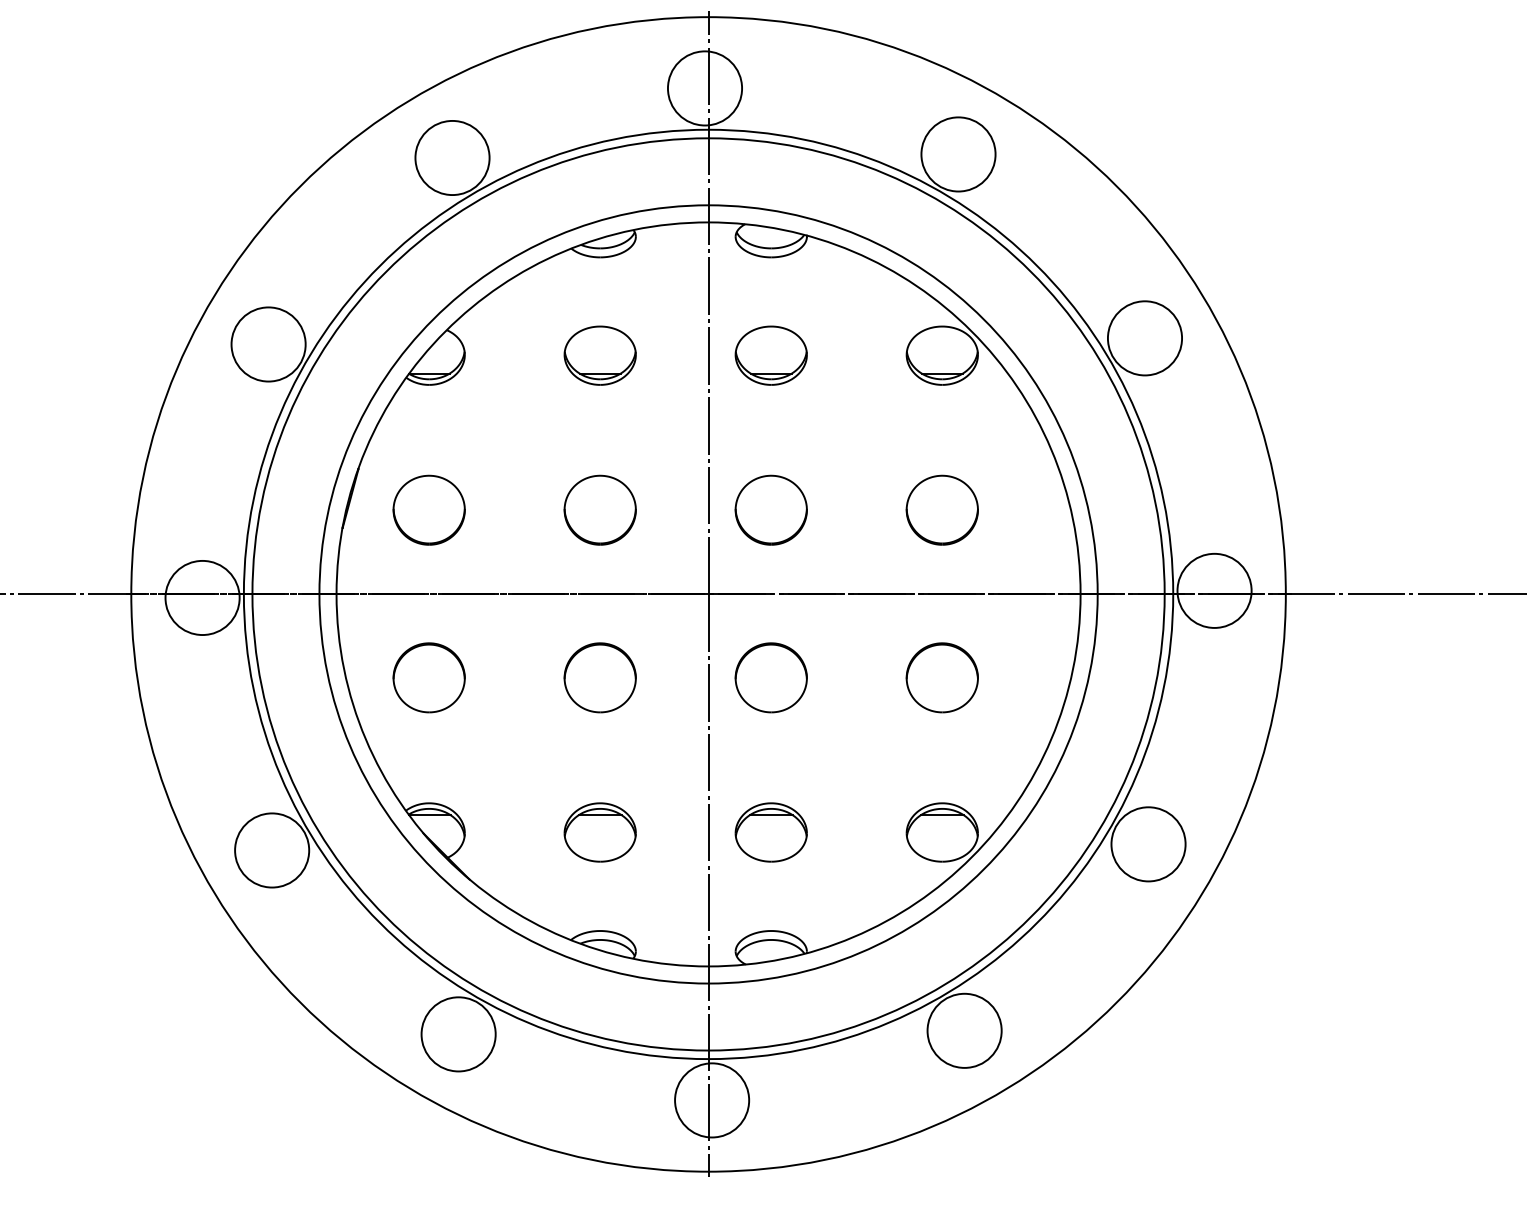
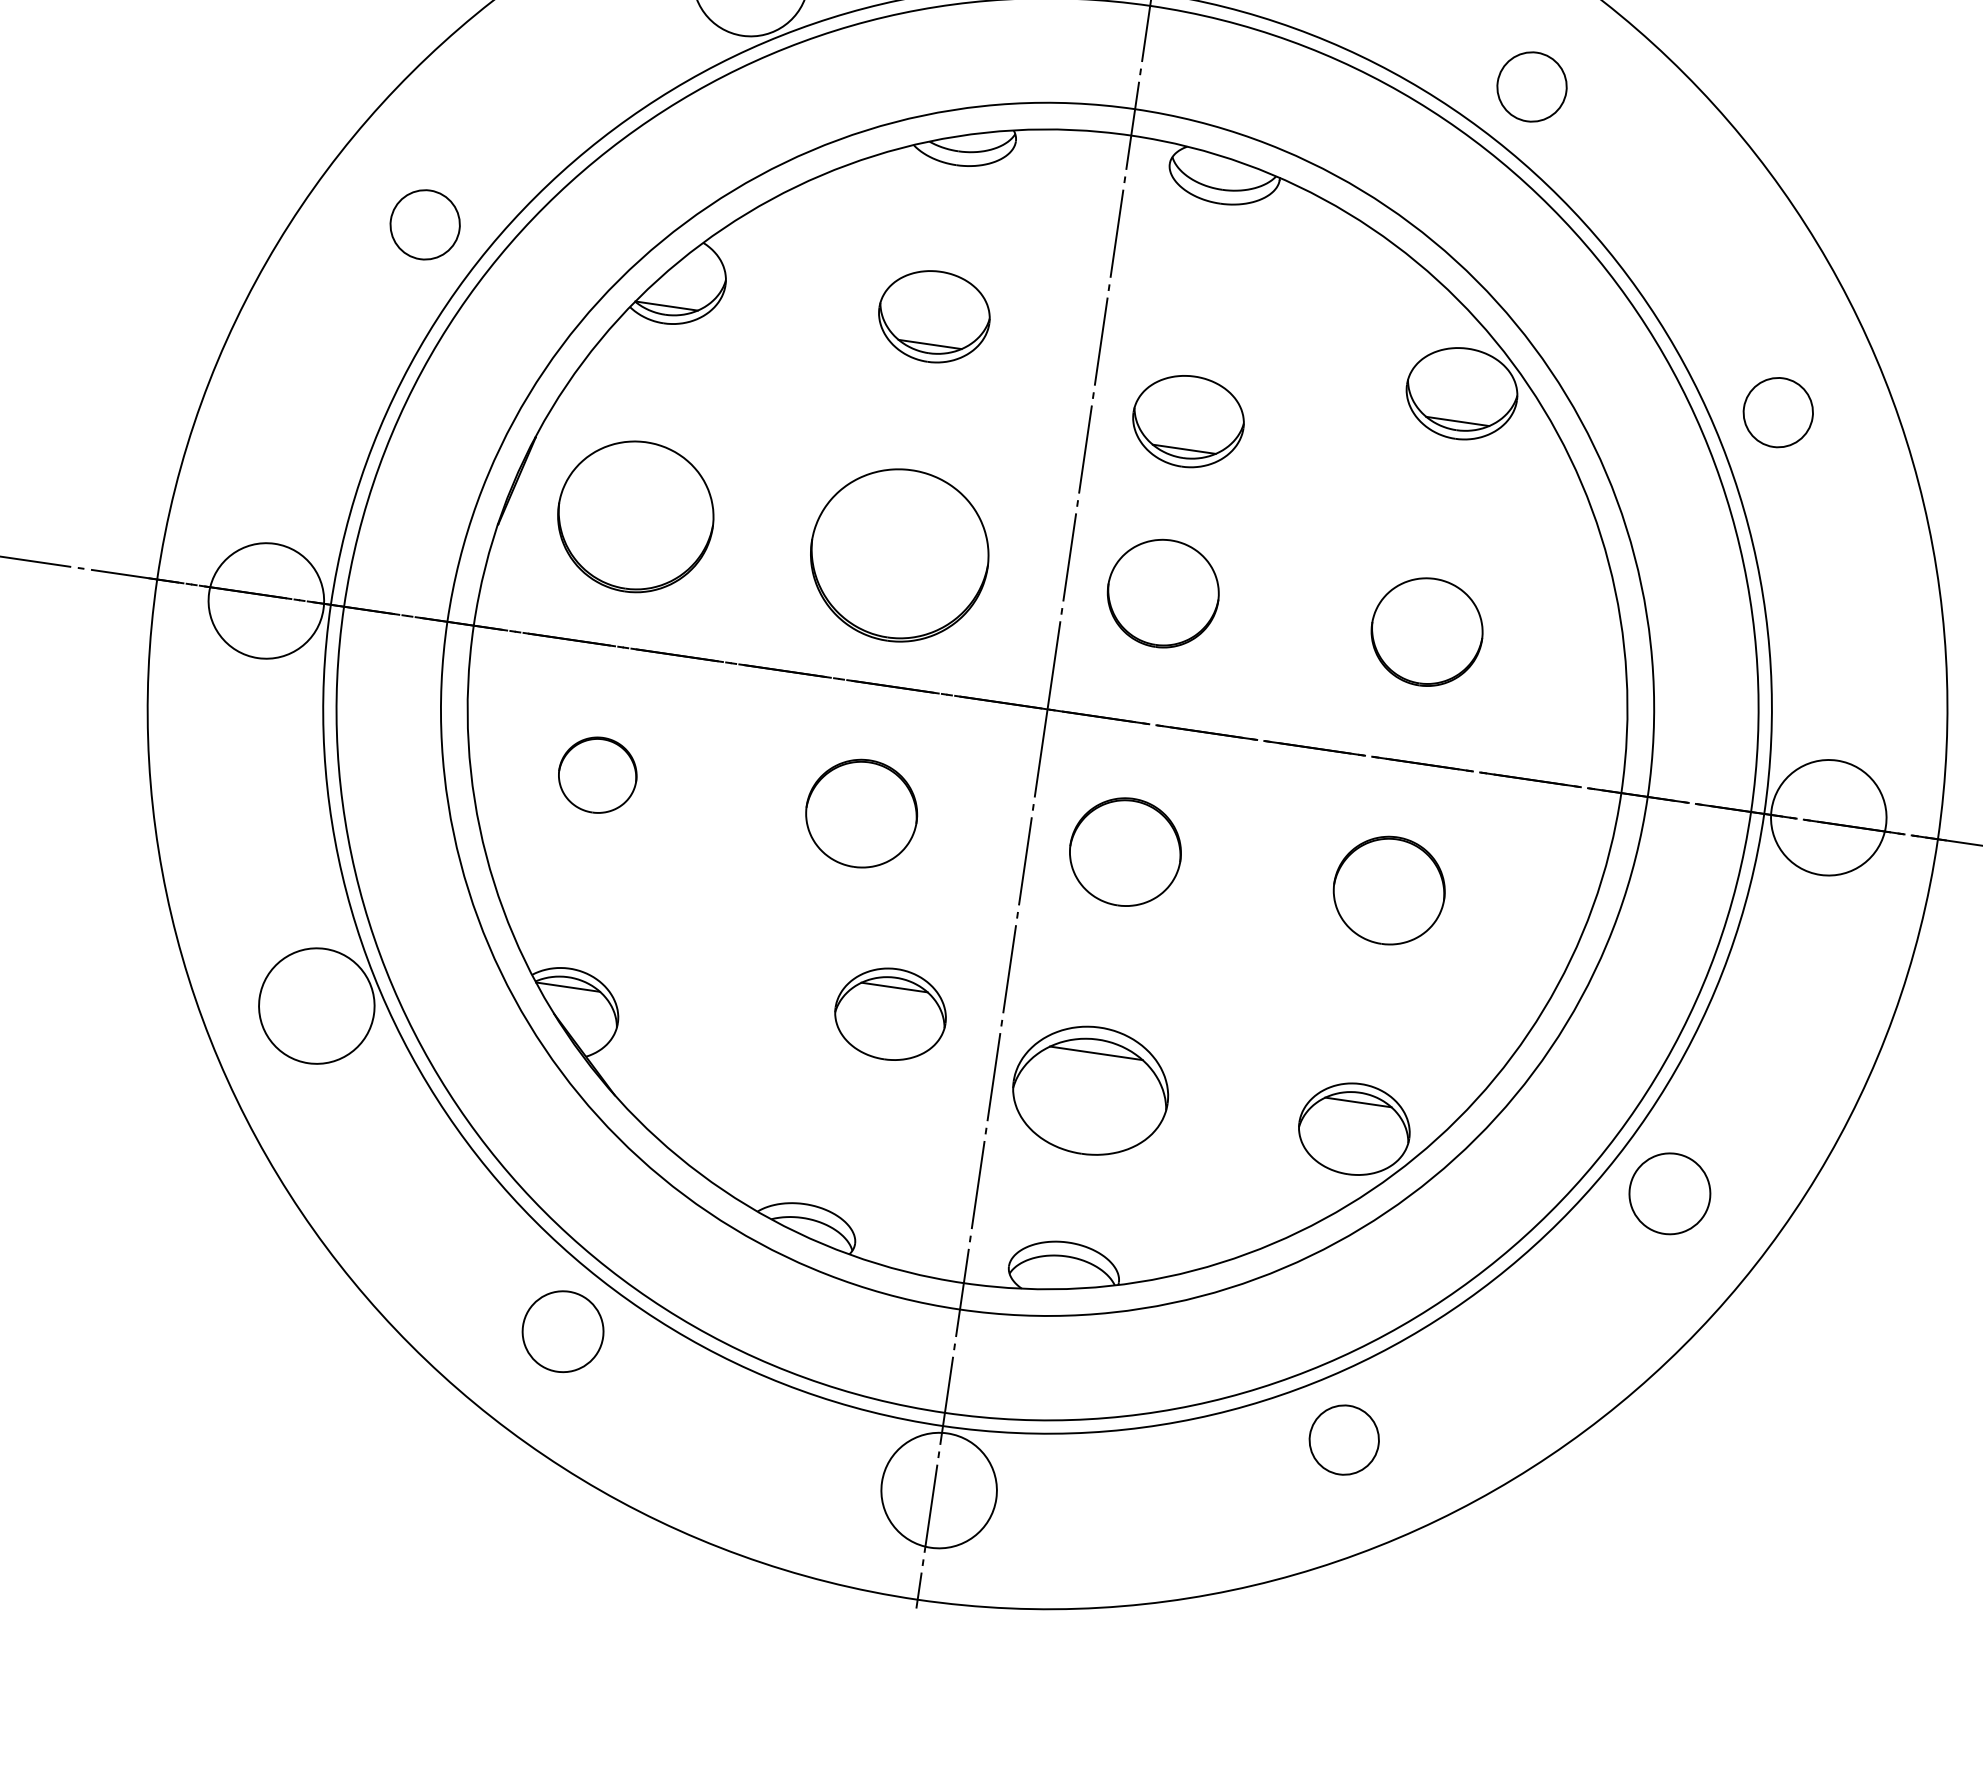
circle: (958, 154) -> (1532, 87), size x0.6
circle: (1144, 338) -> (1777, 412), size x0.6
circle: (268, 344) -> (425, 224), size x0.6
part: (770, 355) -> (1187, 421), moved
part: (428, 509) -> (634, 515), size x1.4
part: (599, 509) -> (898, 553), size x1.6
part: (428, 677) -> (596, 774), size x0.7
part: (599, 832) -> (889, 1014), moved
part: (770, 832) -> (1089, 1090), size x1.4
circle: (1148, 844) -> (1669, 1194), size x0.7
circle: (964, 1030) -> (1344, 1439), size x0.6
circle: (458, 1034) -> (562, 1331), size x0.7

